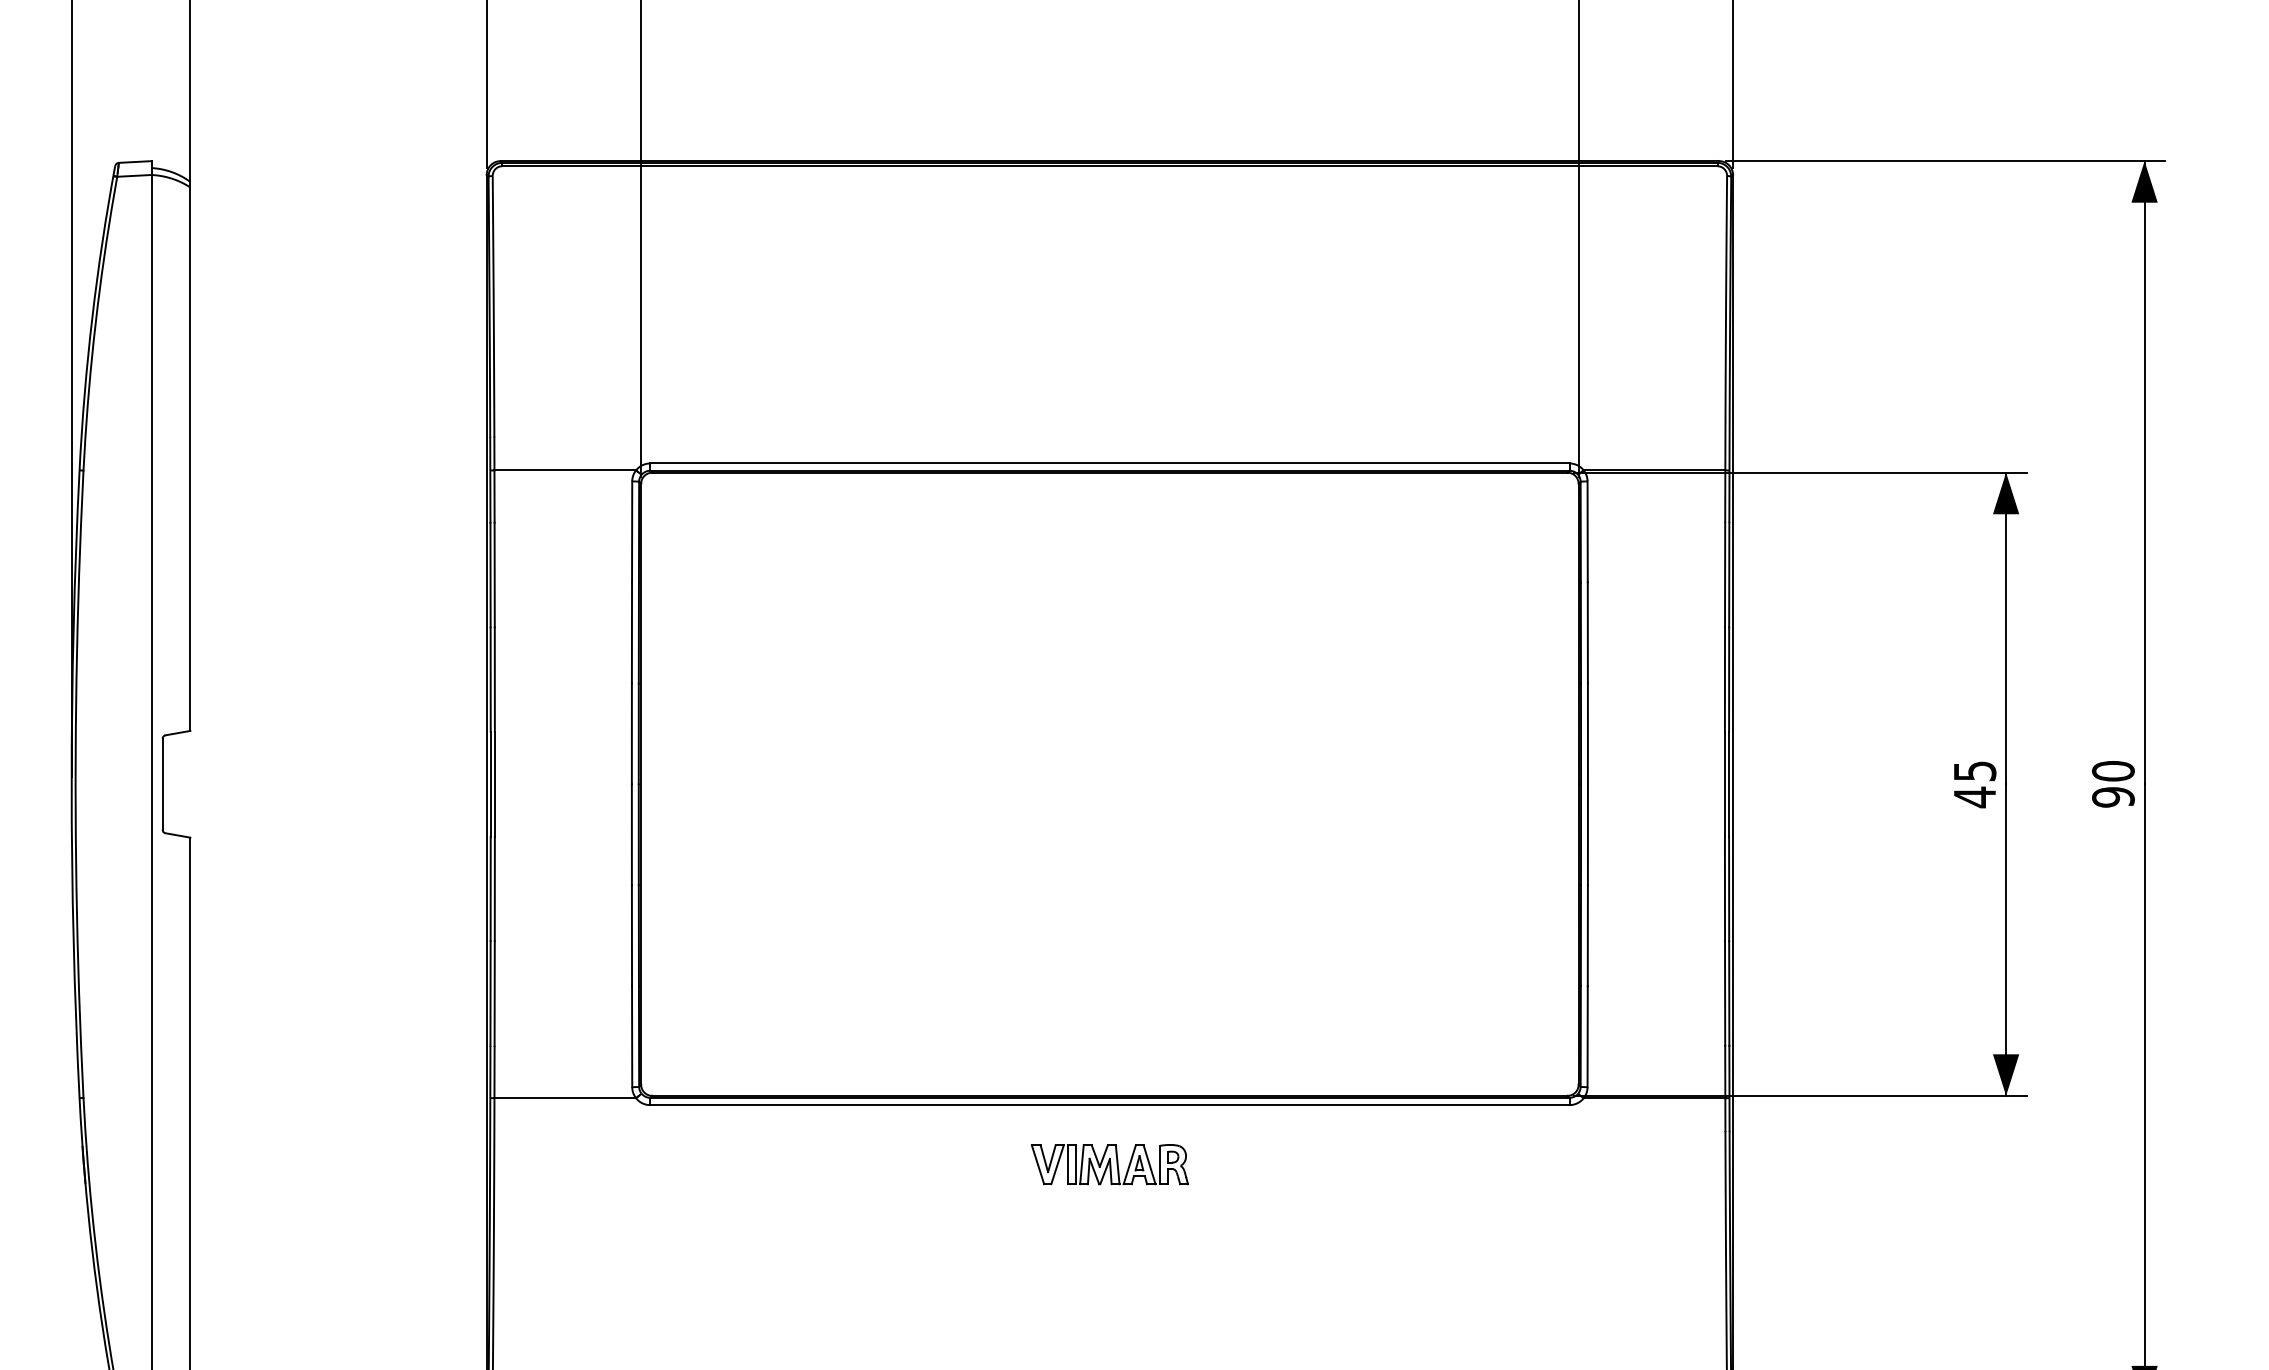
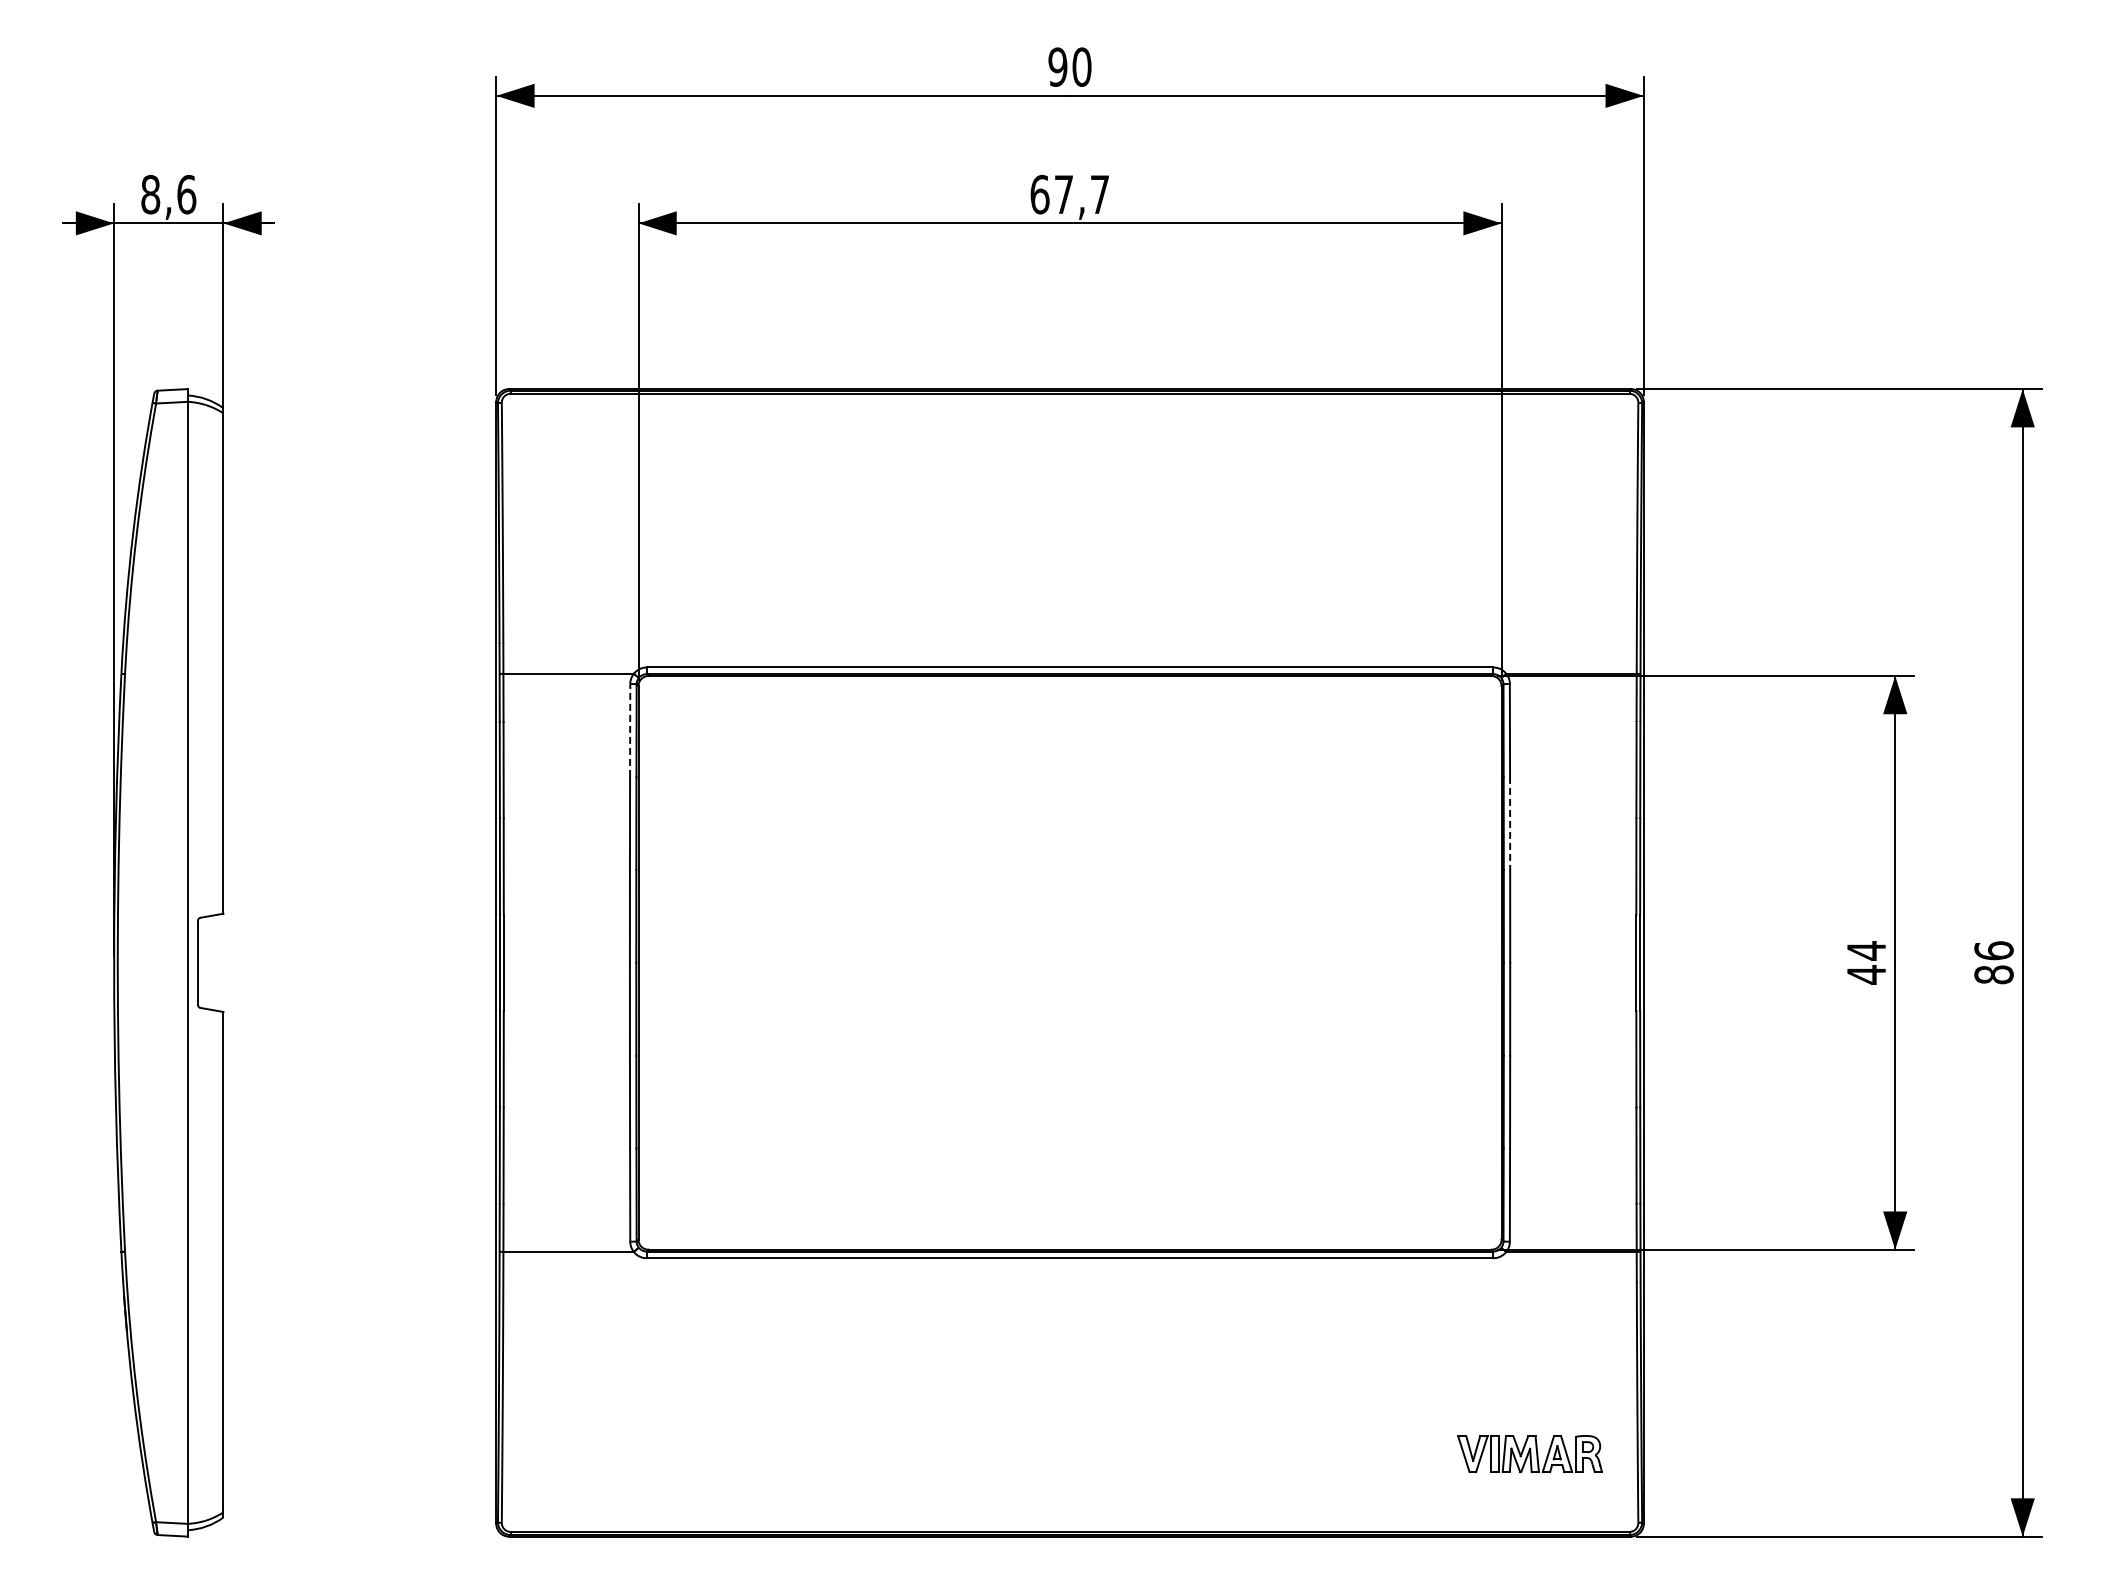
line: (632, 530) -> (630, 729), solid -> dashed
line: (1588, 632) -> (1510, 823), solid -> dashed
text: (1974, 770) -> (1866, 950), 45 -> 44
text: (2112, 783) -> (1993, 962), 90 -> 86
part: (1109, 1165) -> (1529, 1454), moved

